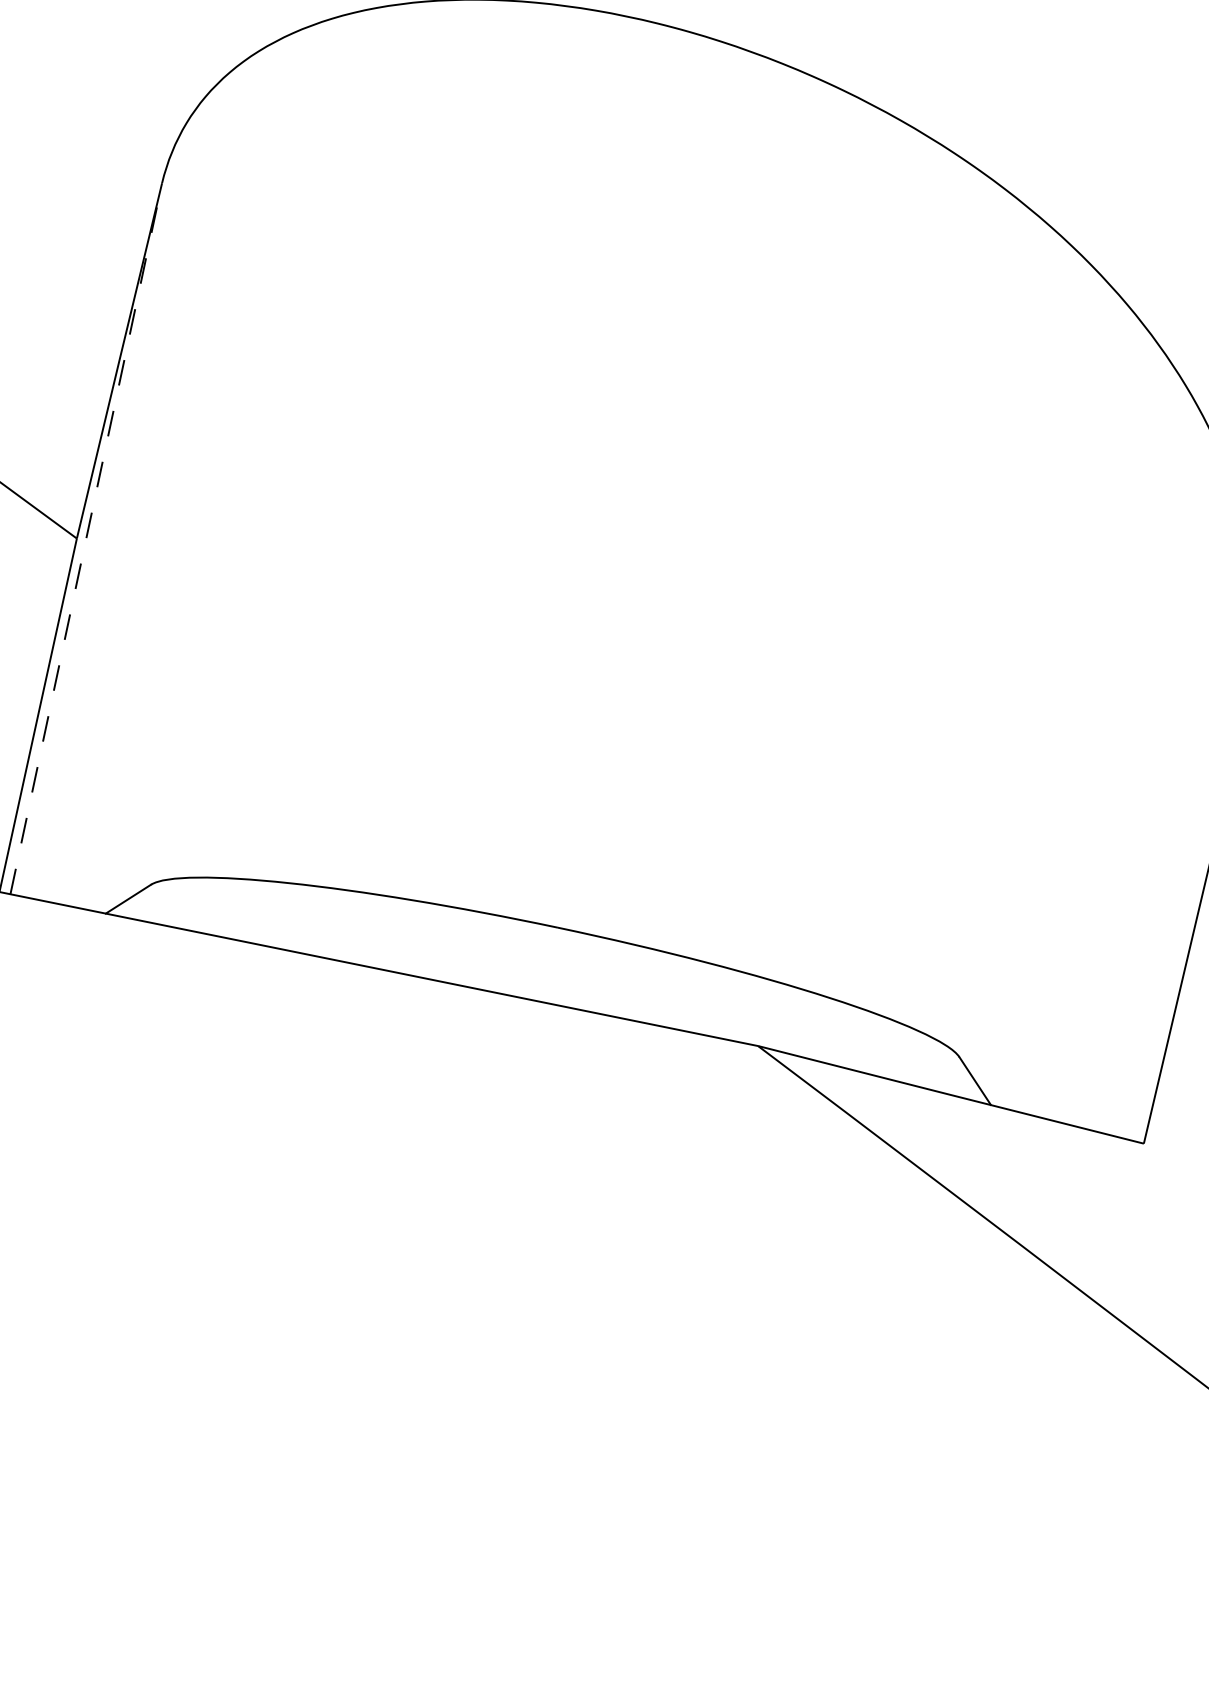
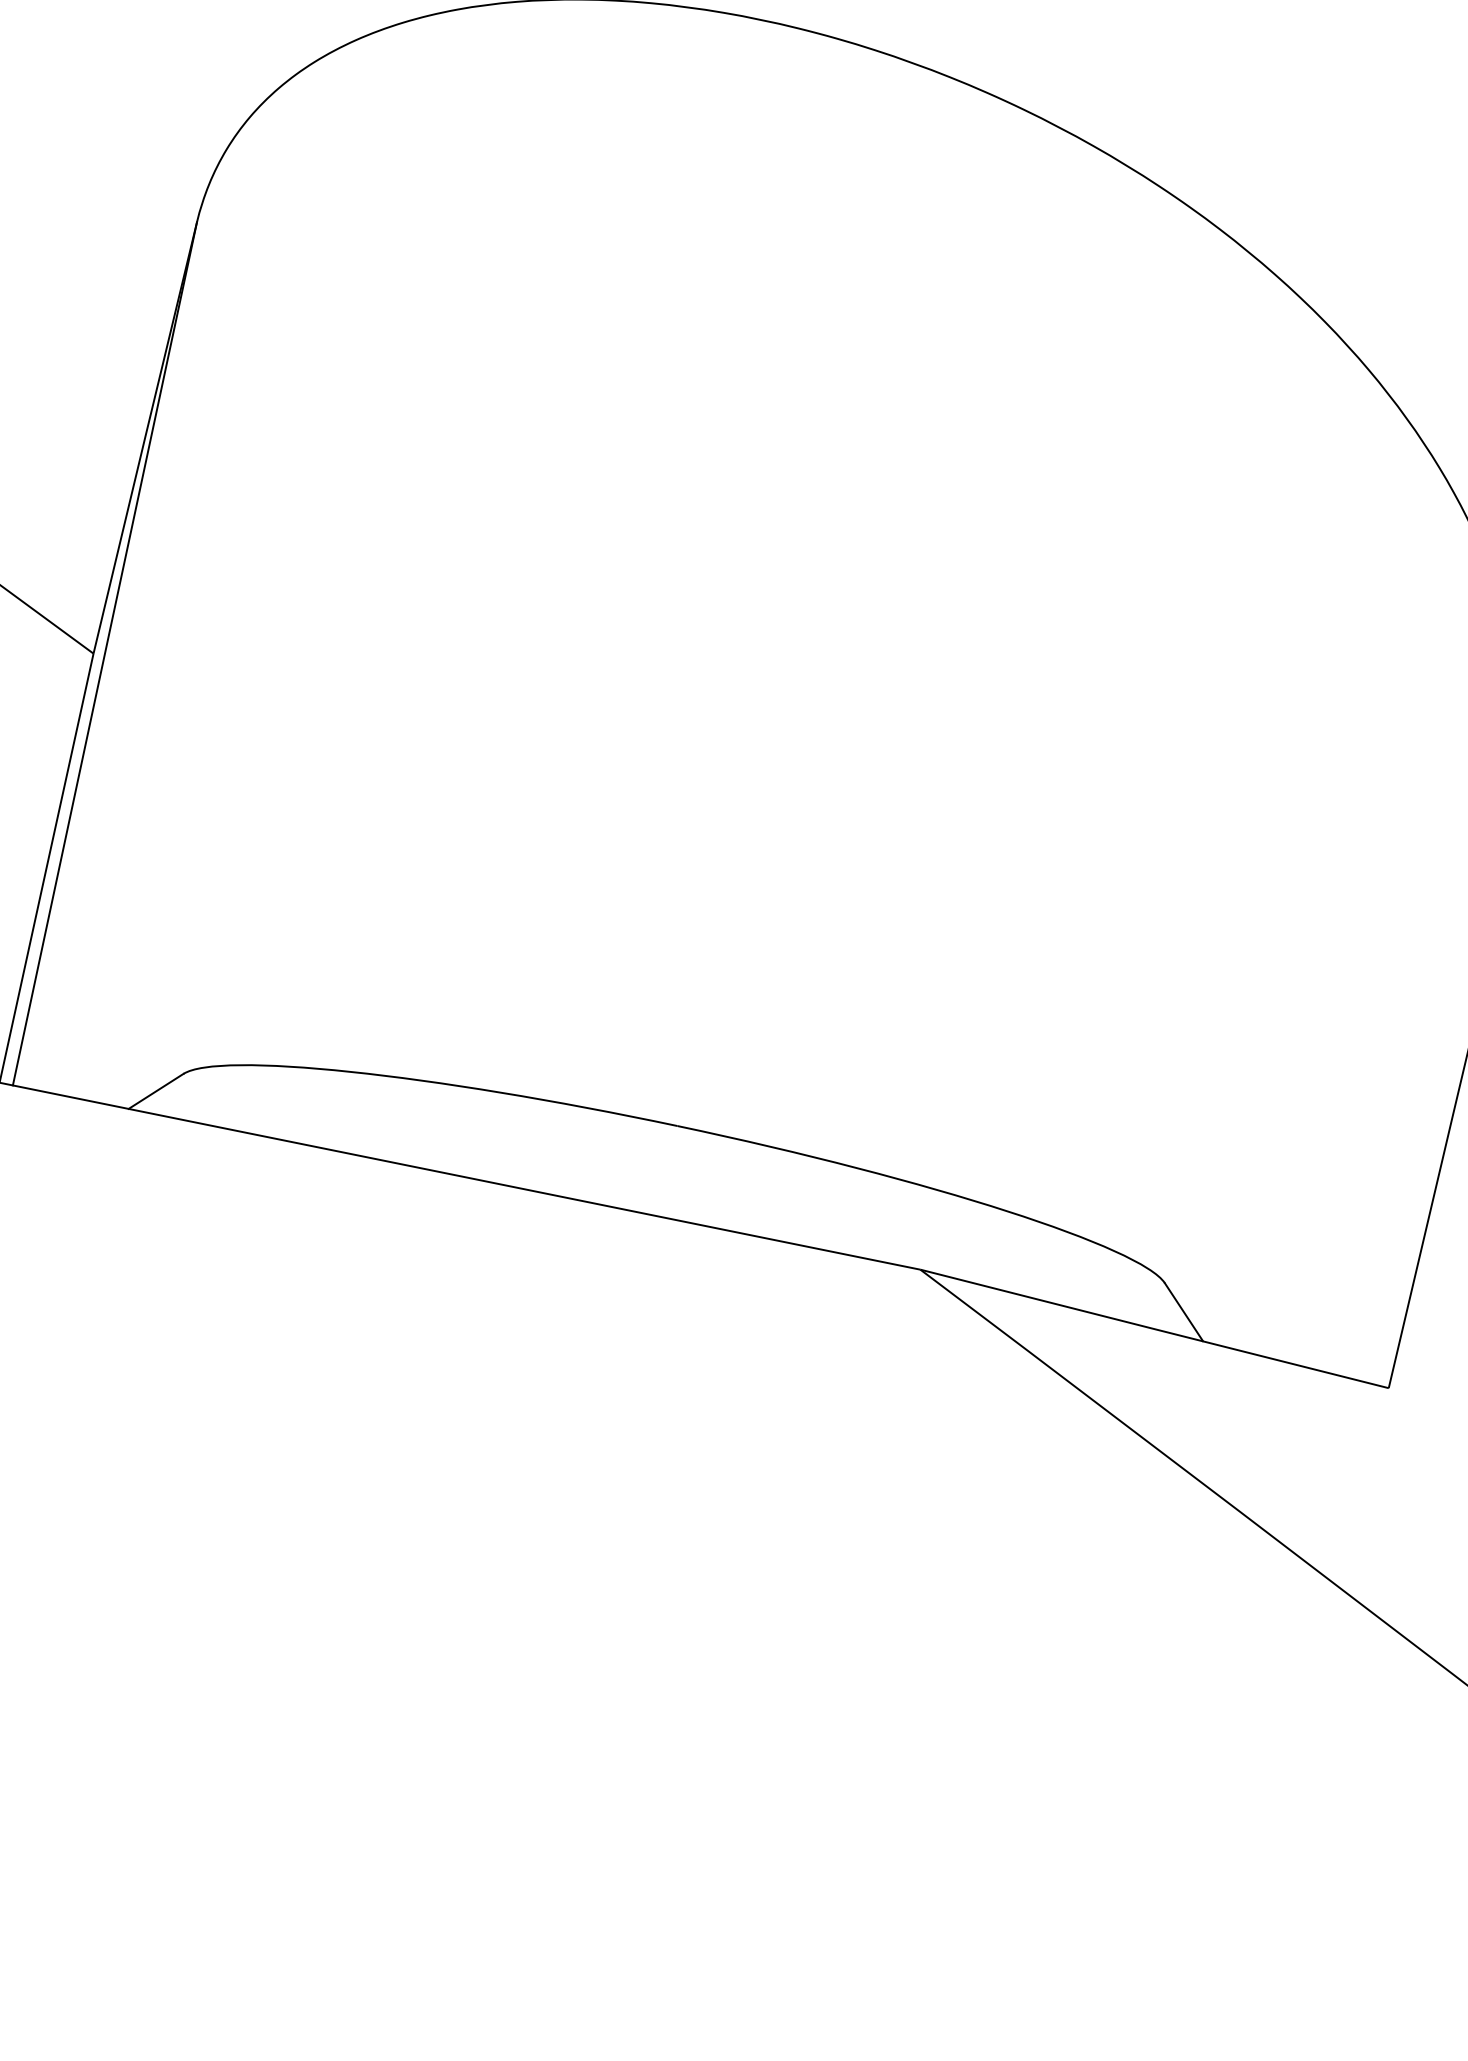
line: (86, 538) -> (105, 653), dashed -> solid

